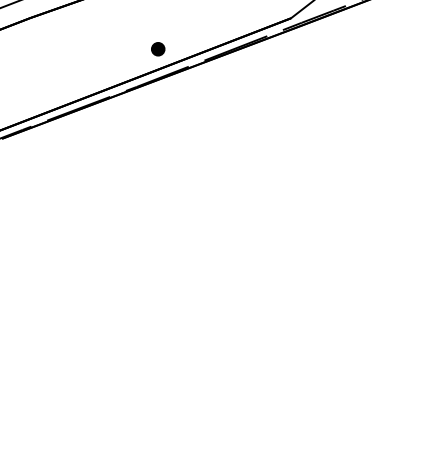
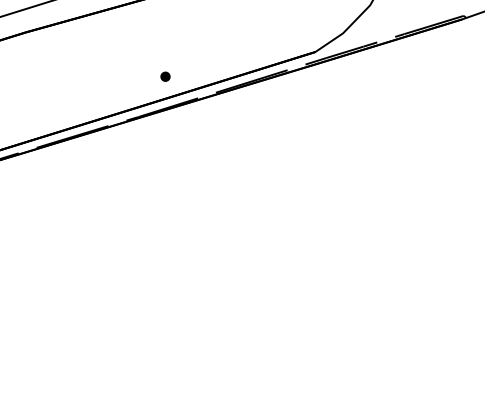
part: (158, 49) -> (165, 76), size x0.6

